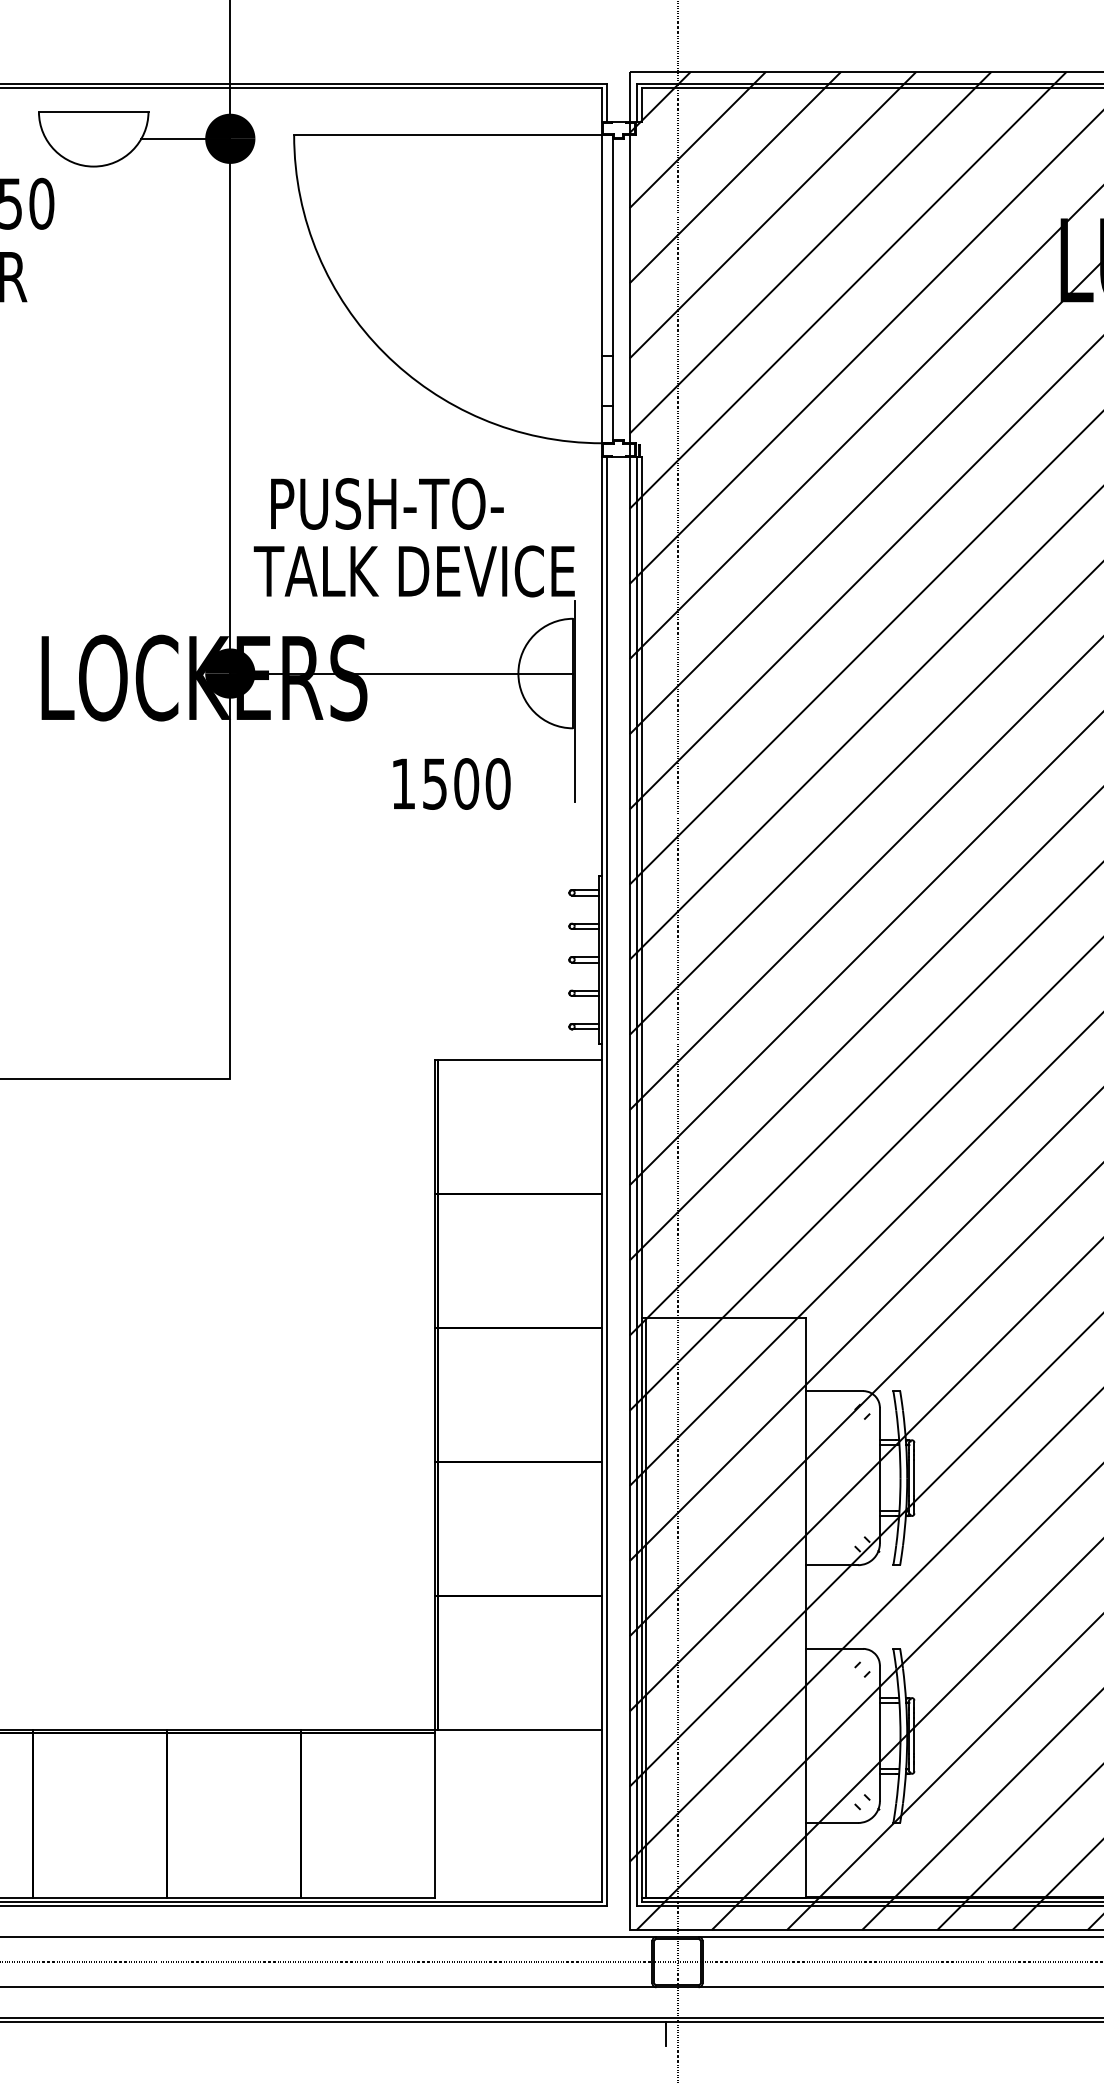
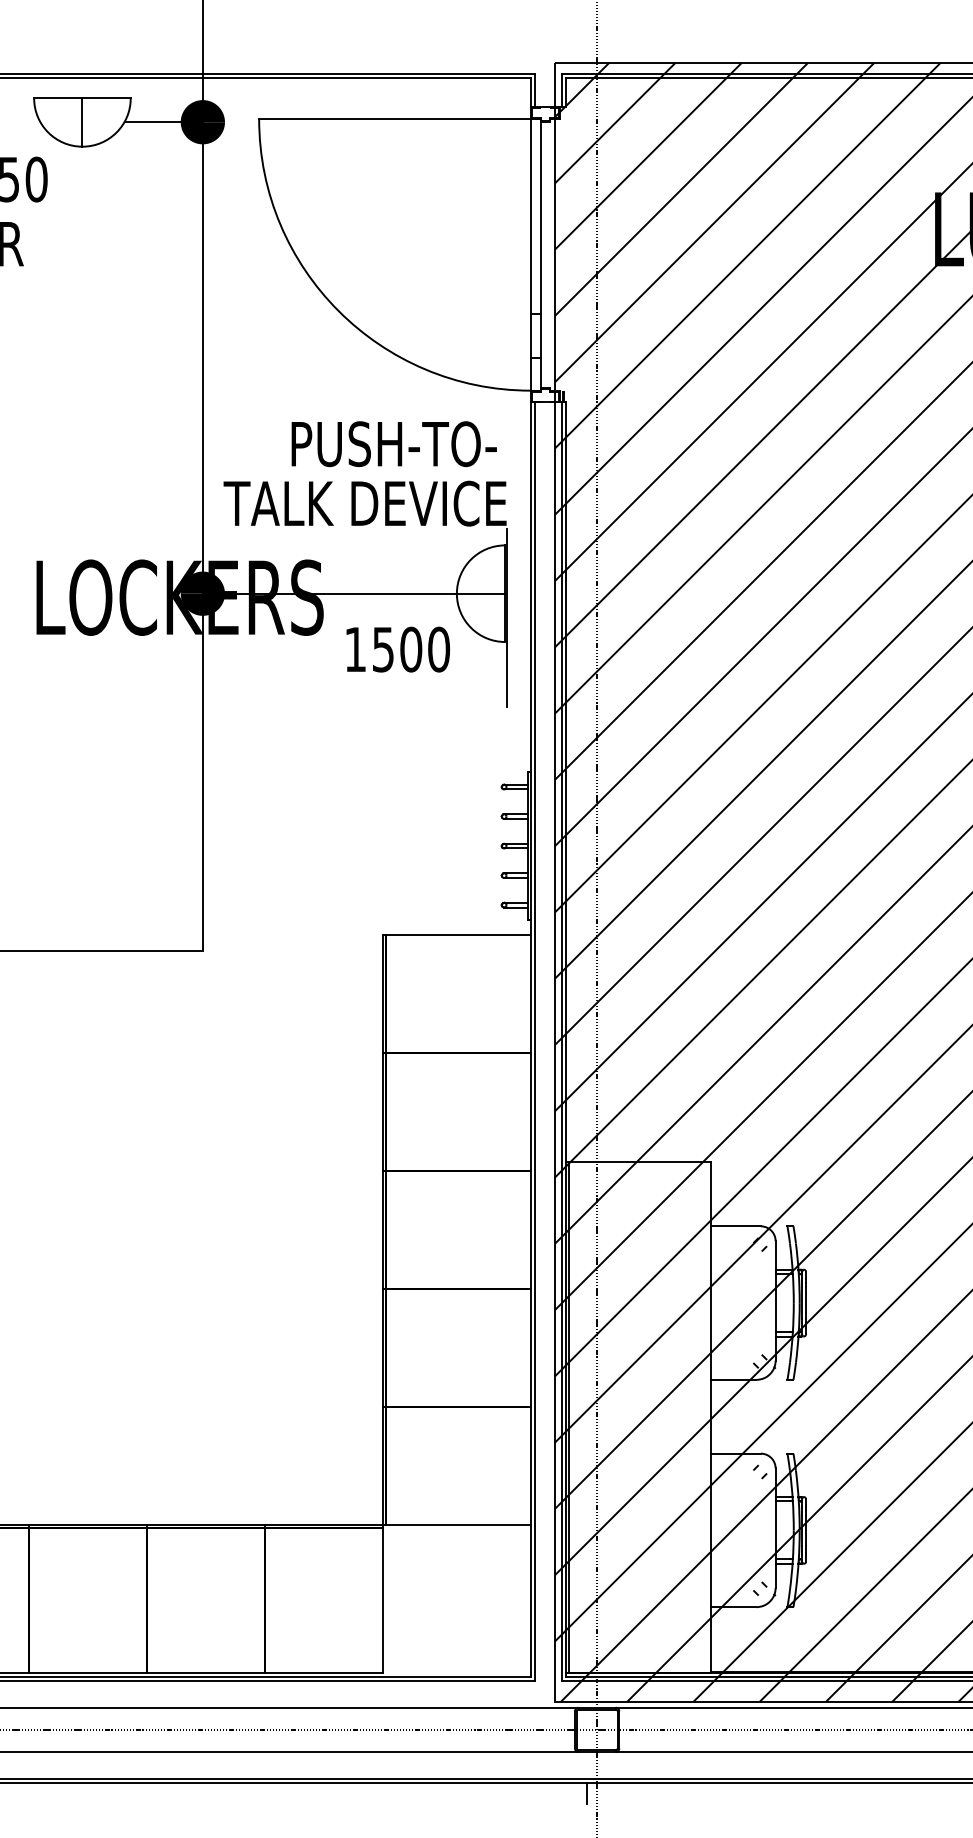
line: (93, 138) -> (82, 121), added
text: (387, 503) -> (394, 443), moved
text: (451, 783) -> (397, 649), moved

